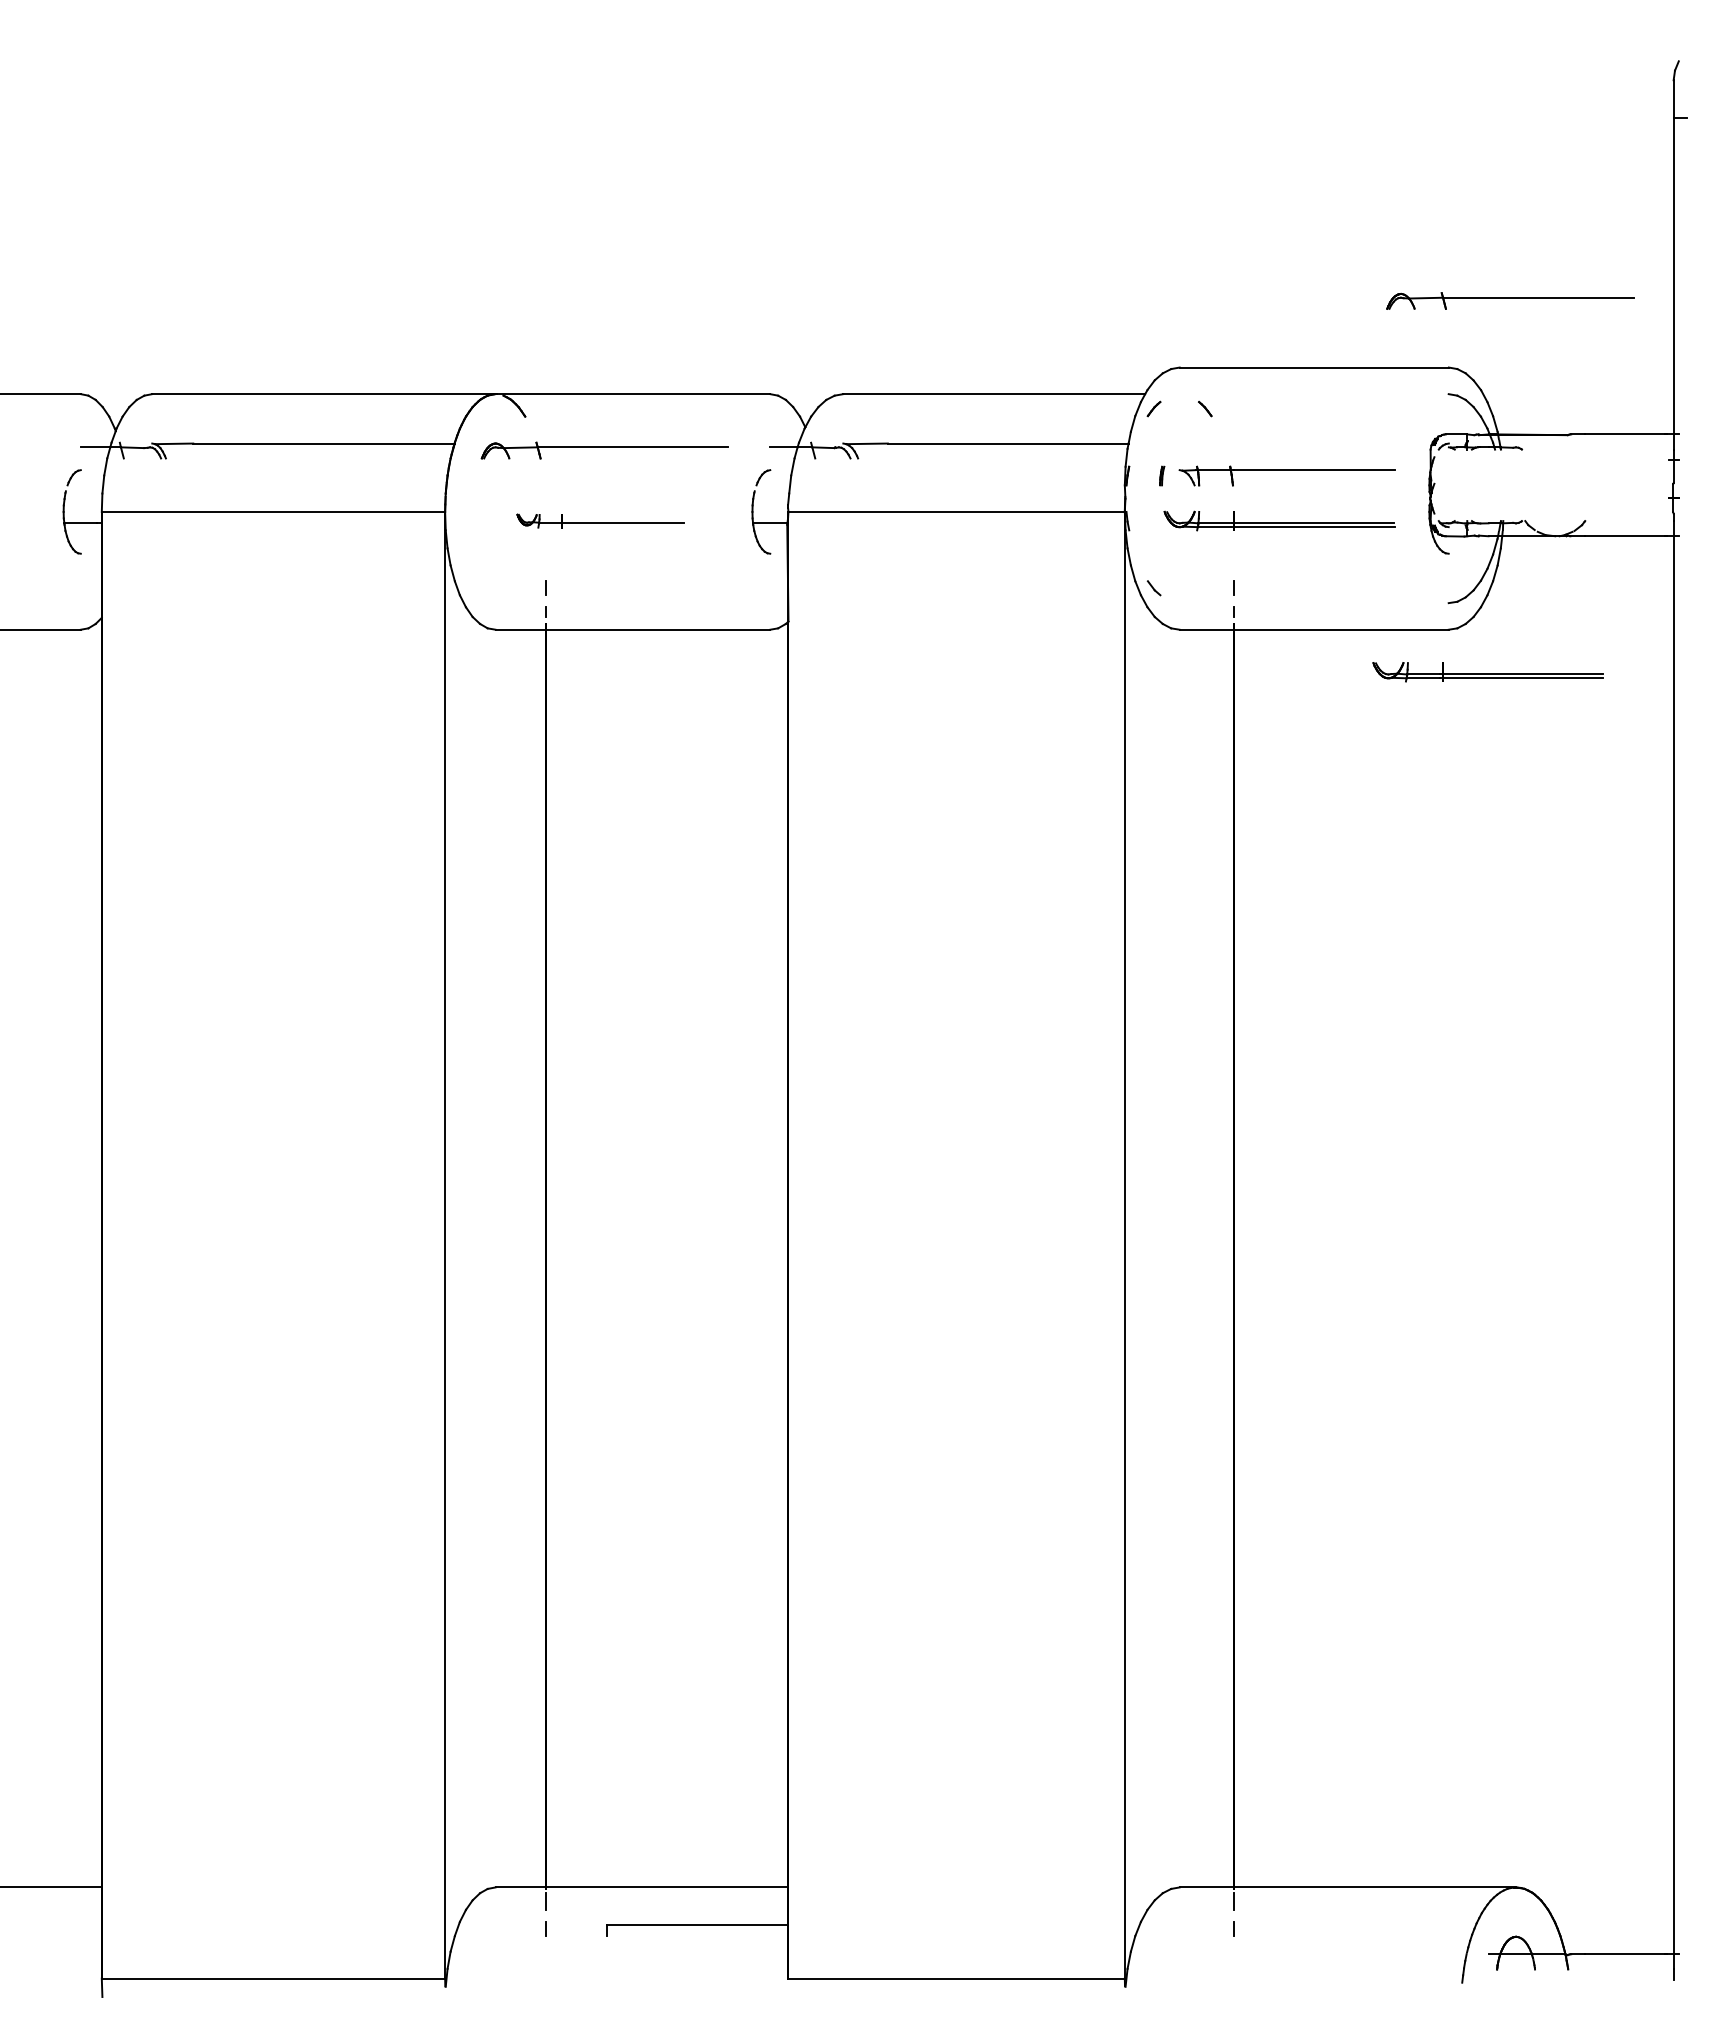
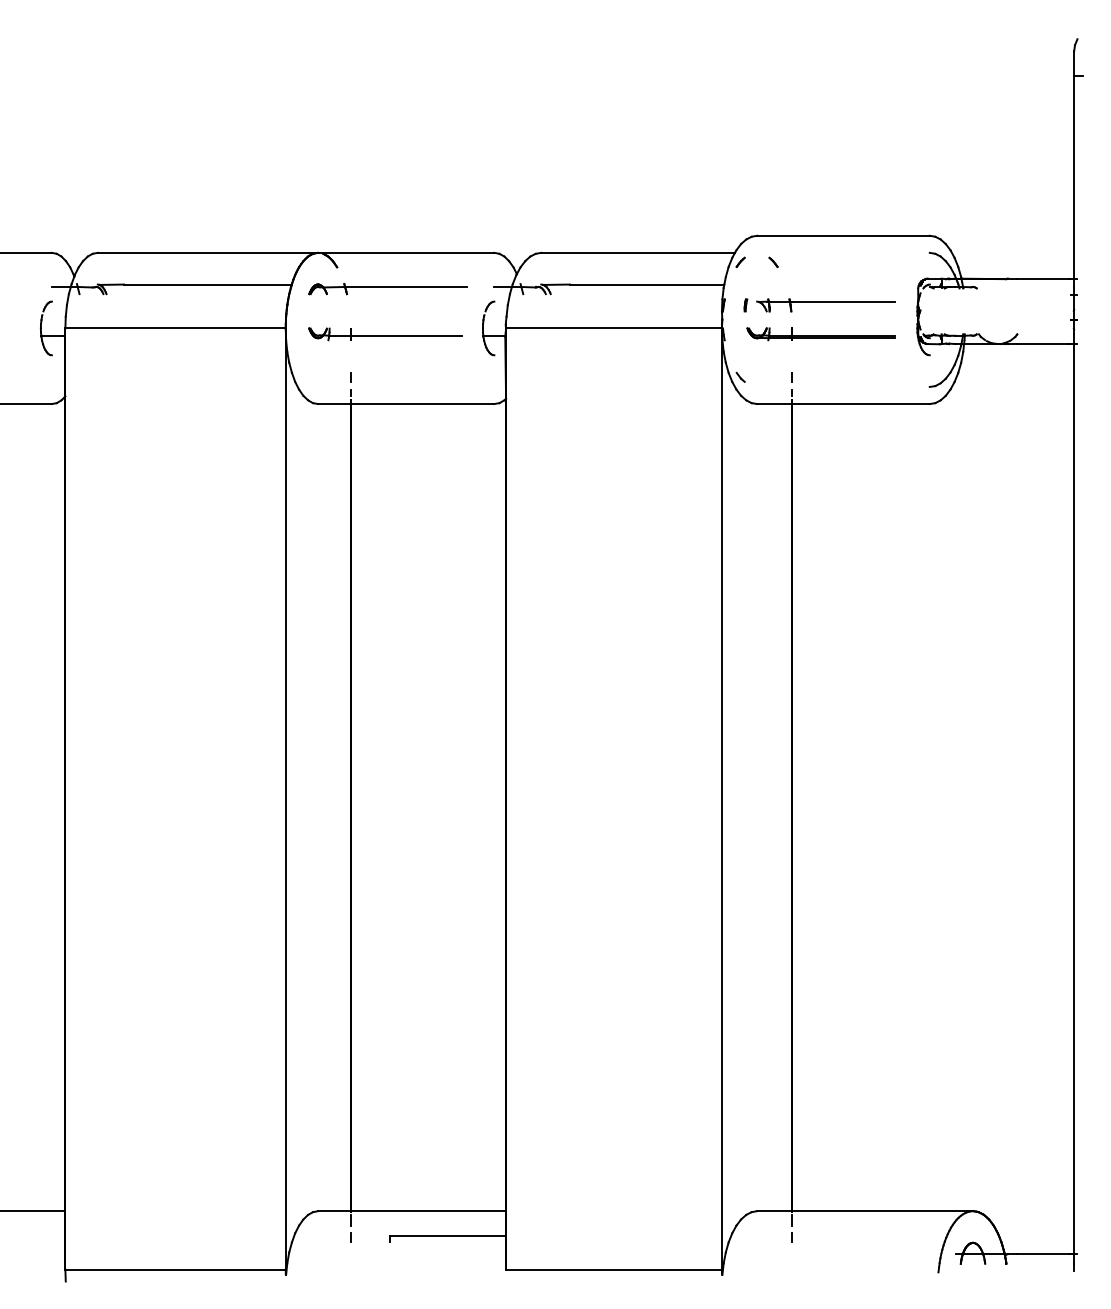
part: (1509, 301) -> (968, 193), removed
part: (600, 521) -> (385, 334), size x1.43
part: (1487, 672) -> (954, 431), removed

